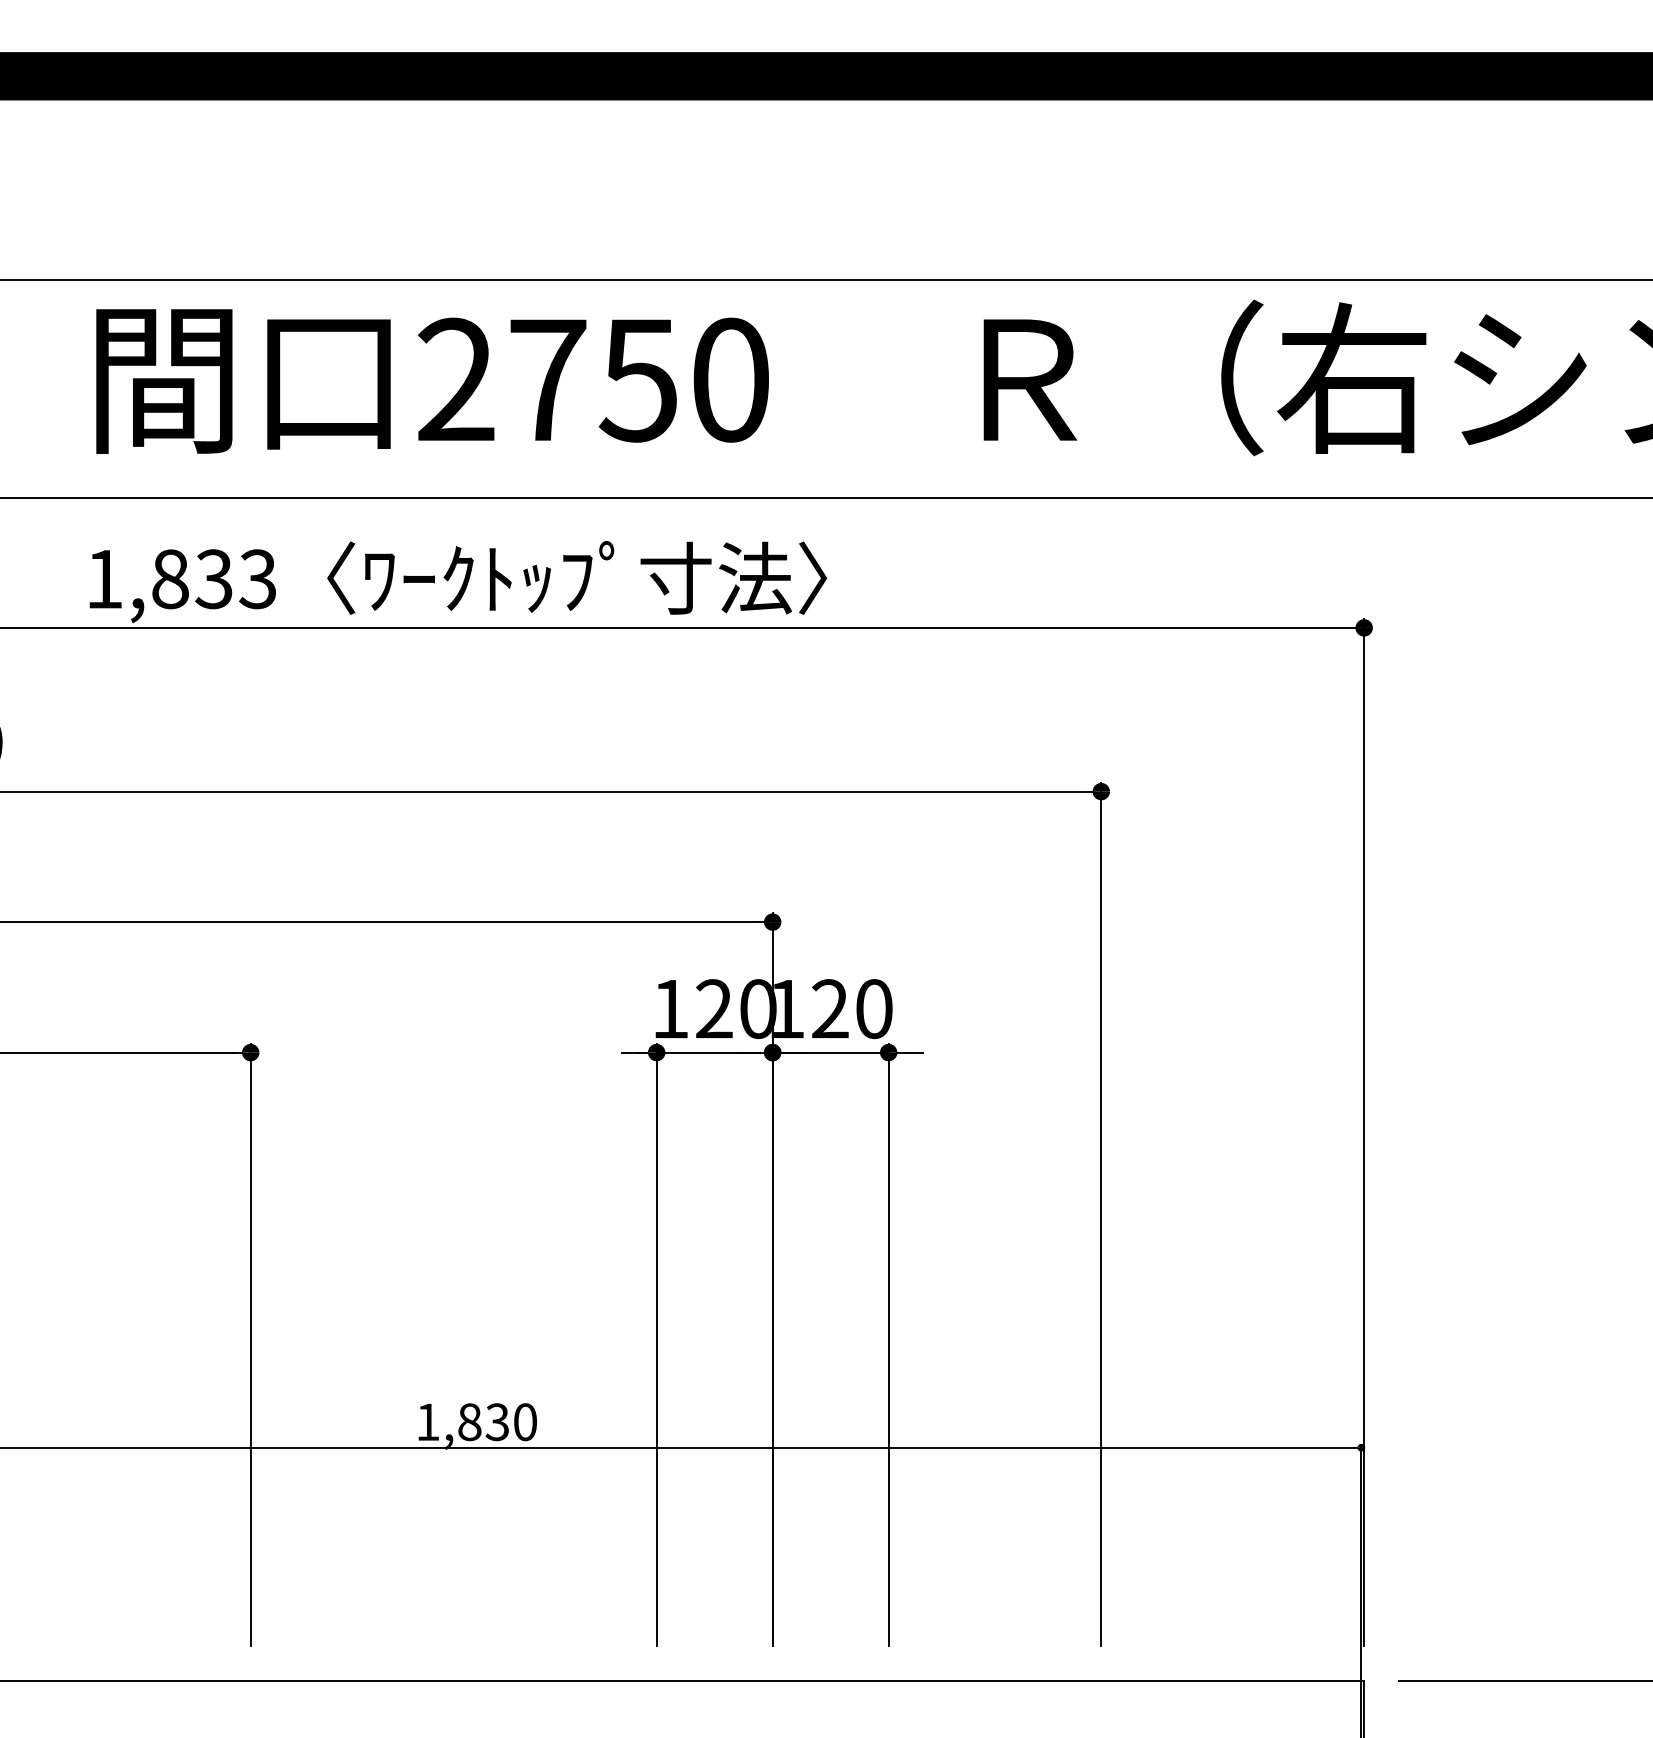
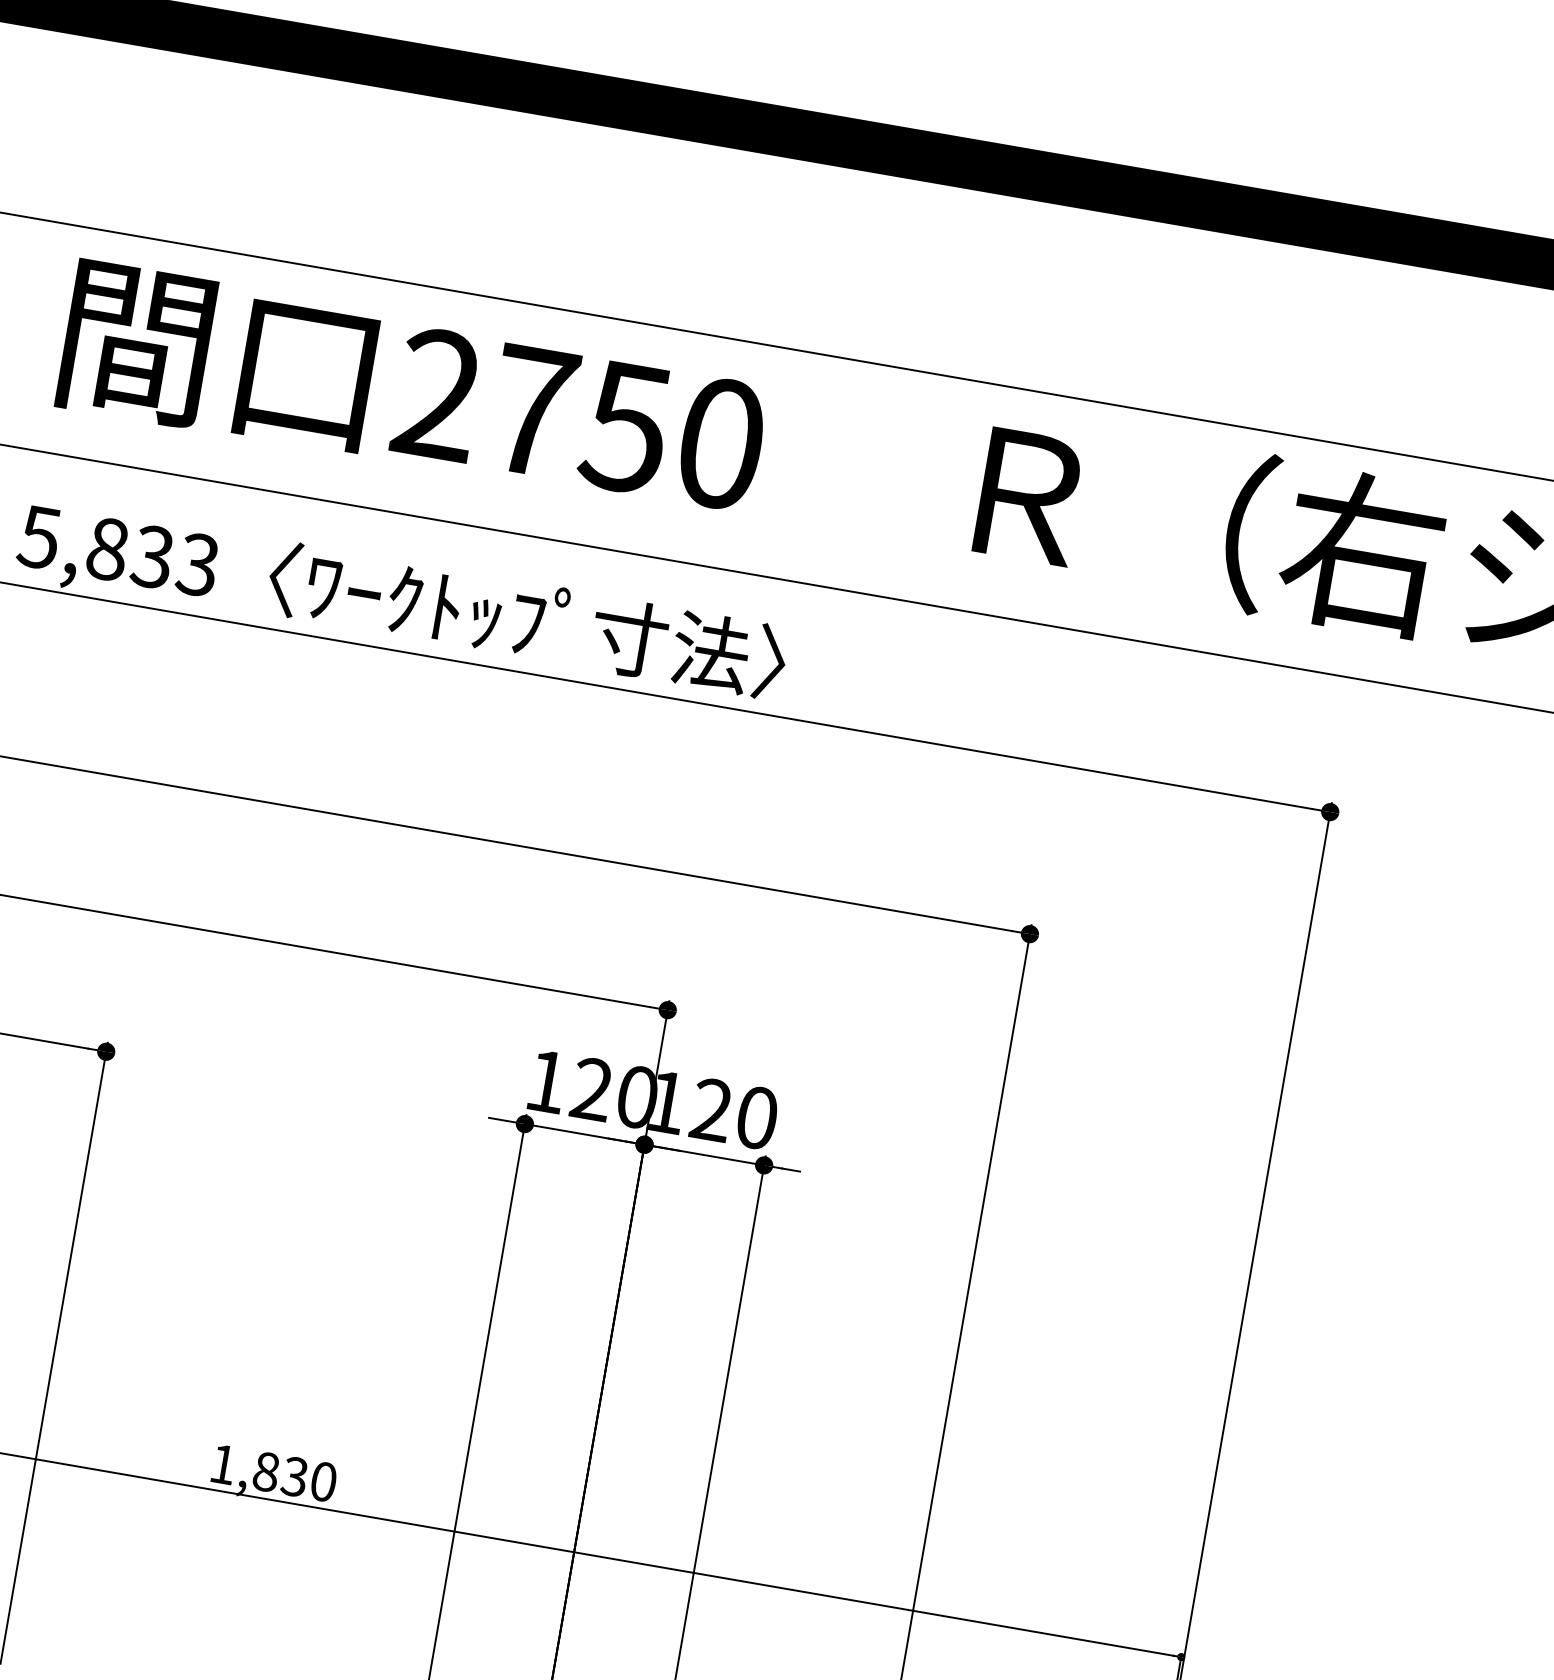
text: (103, 579) -> (38, 537), 1,833 -> 5,833

